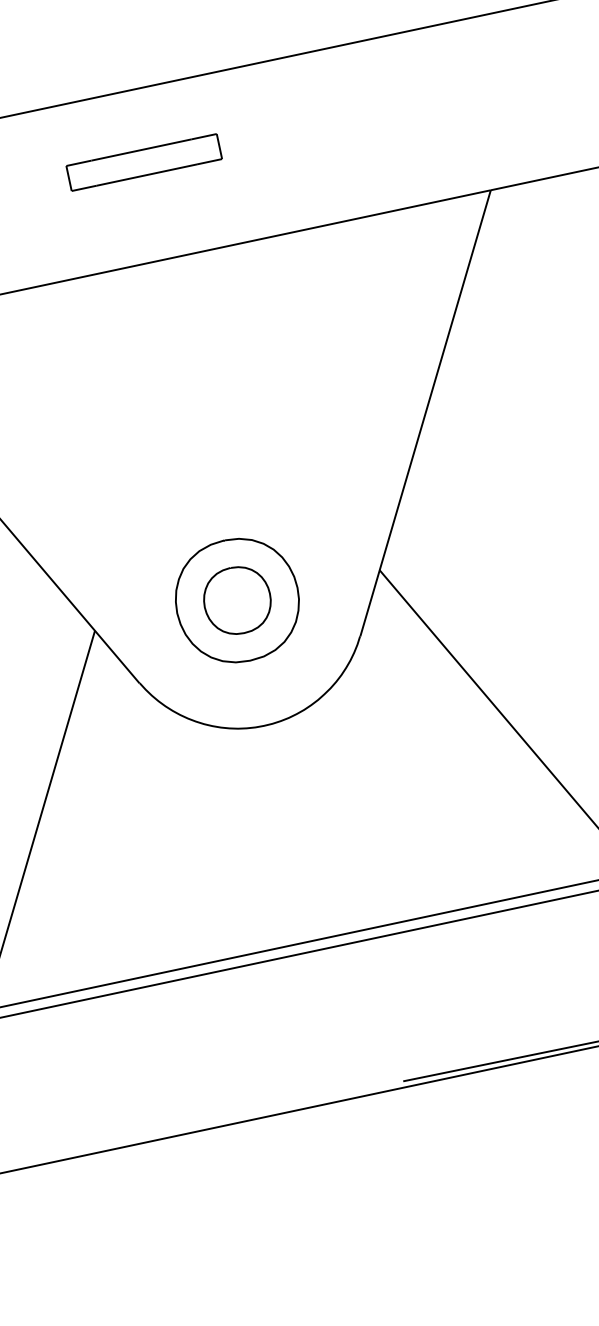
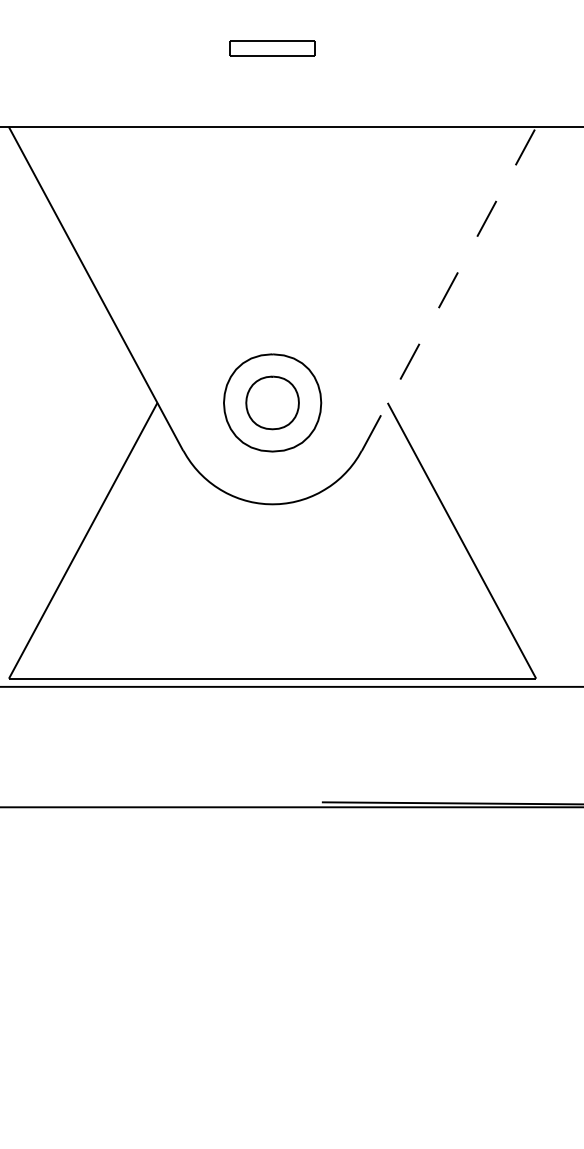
part: (144, 162) -> (272, 48), size x0.7
line: (426, 413) -> (449, 289), solid -> dashed

